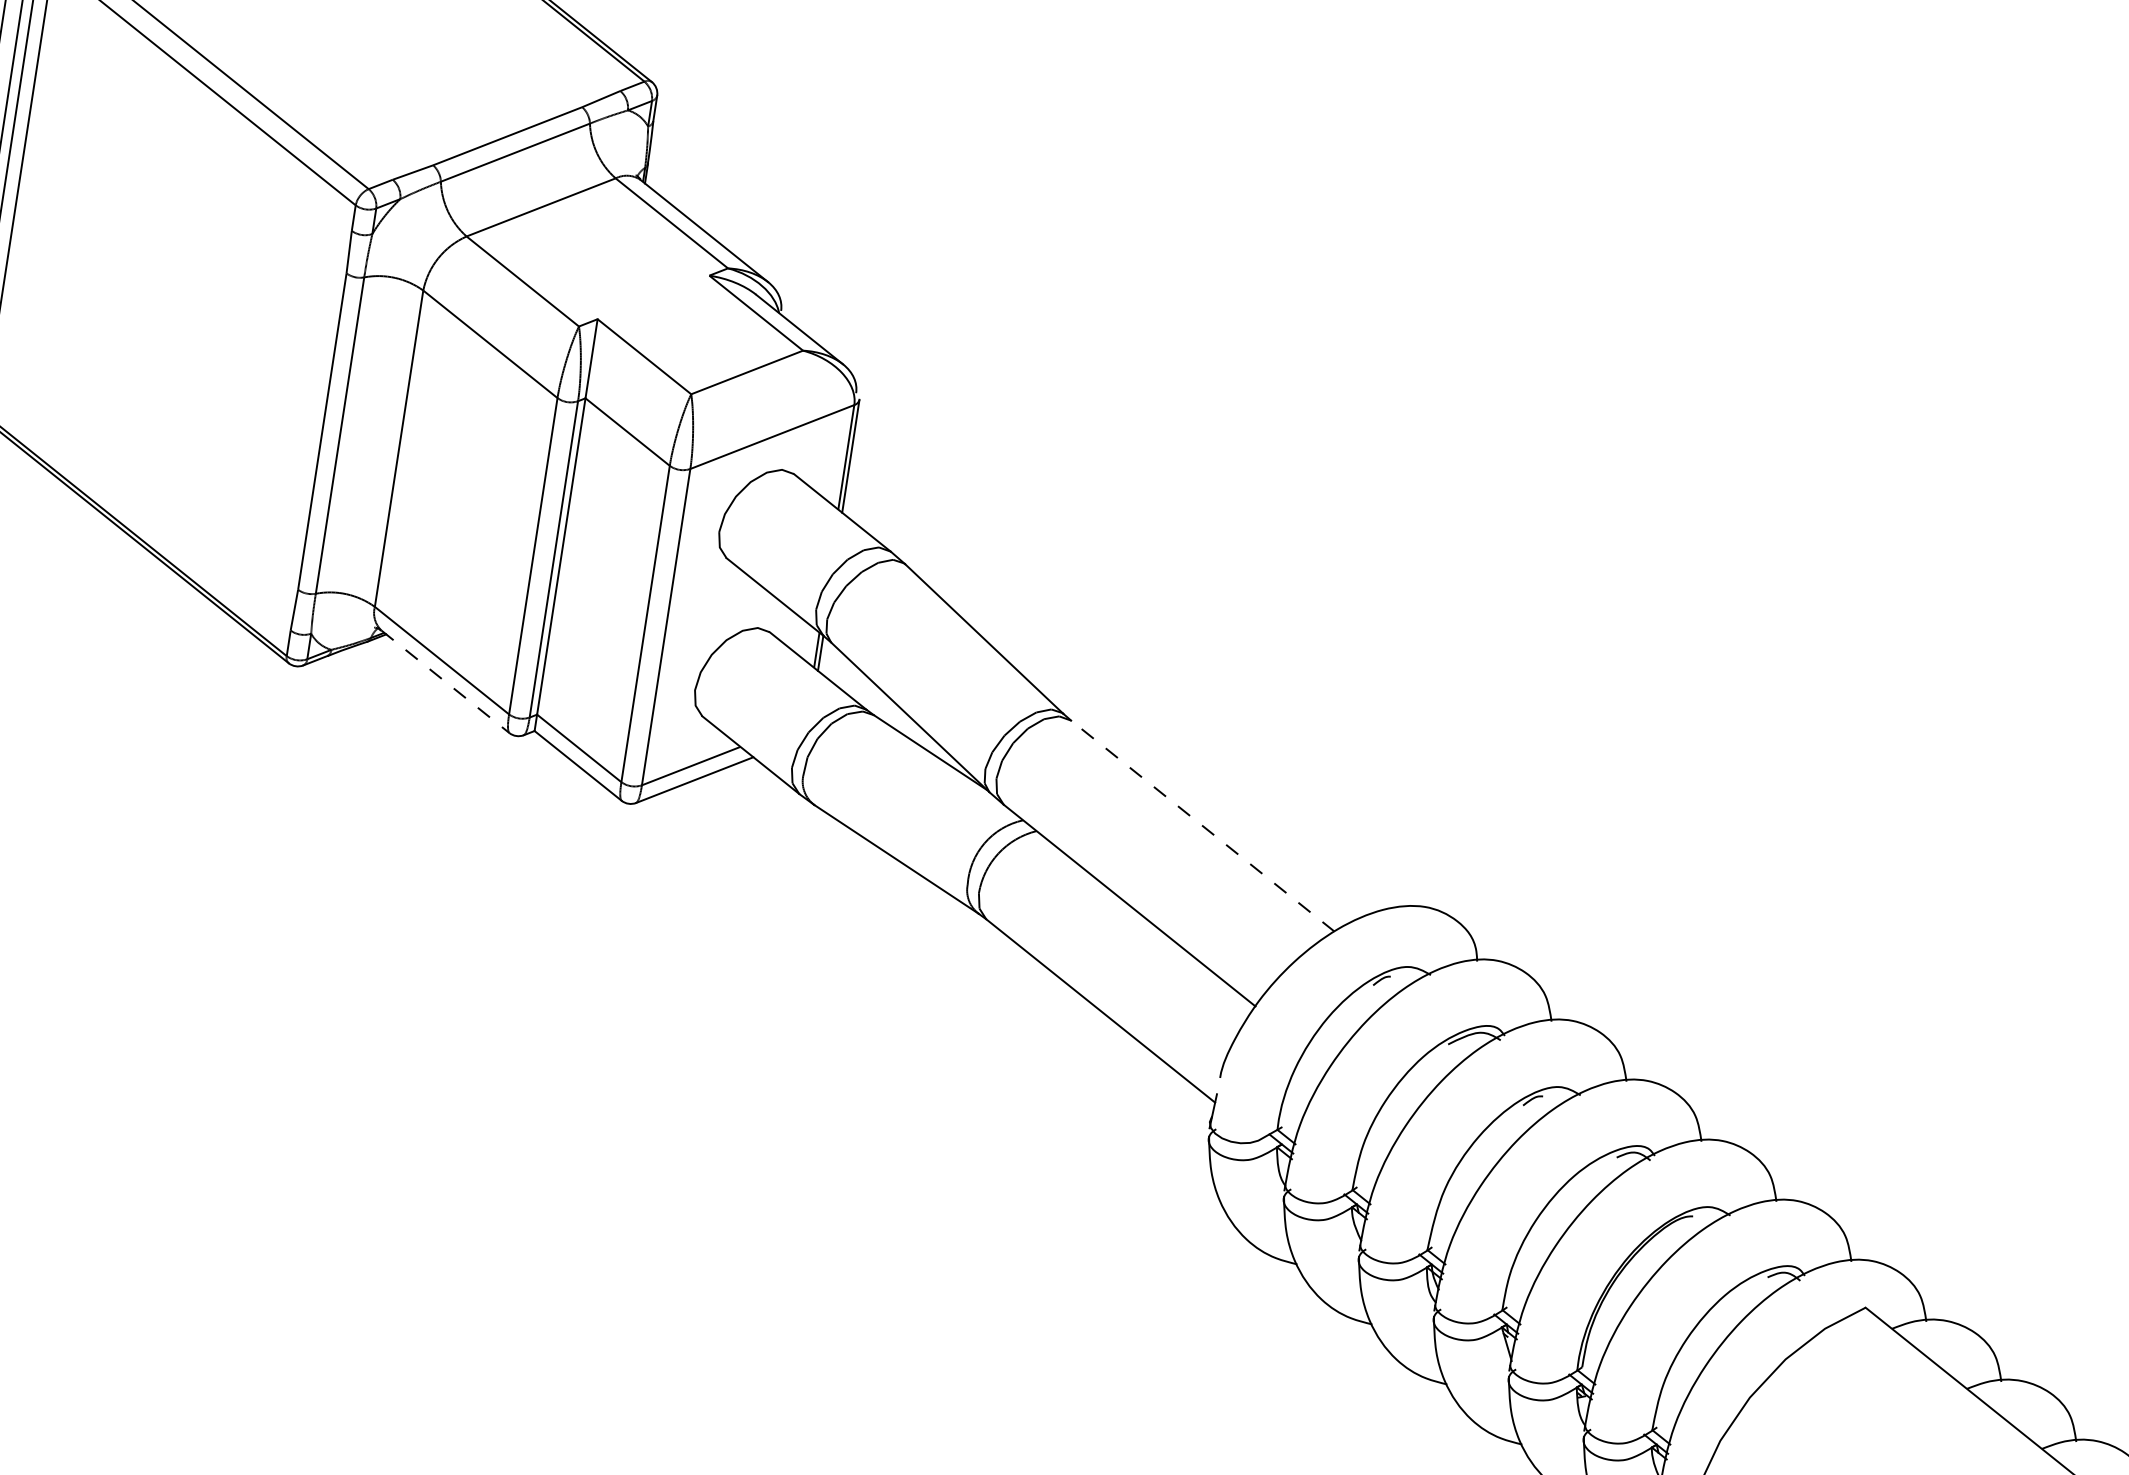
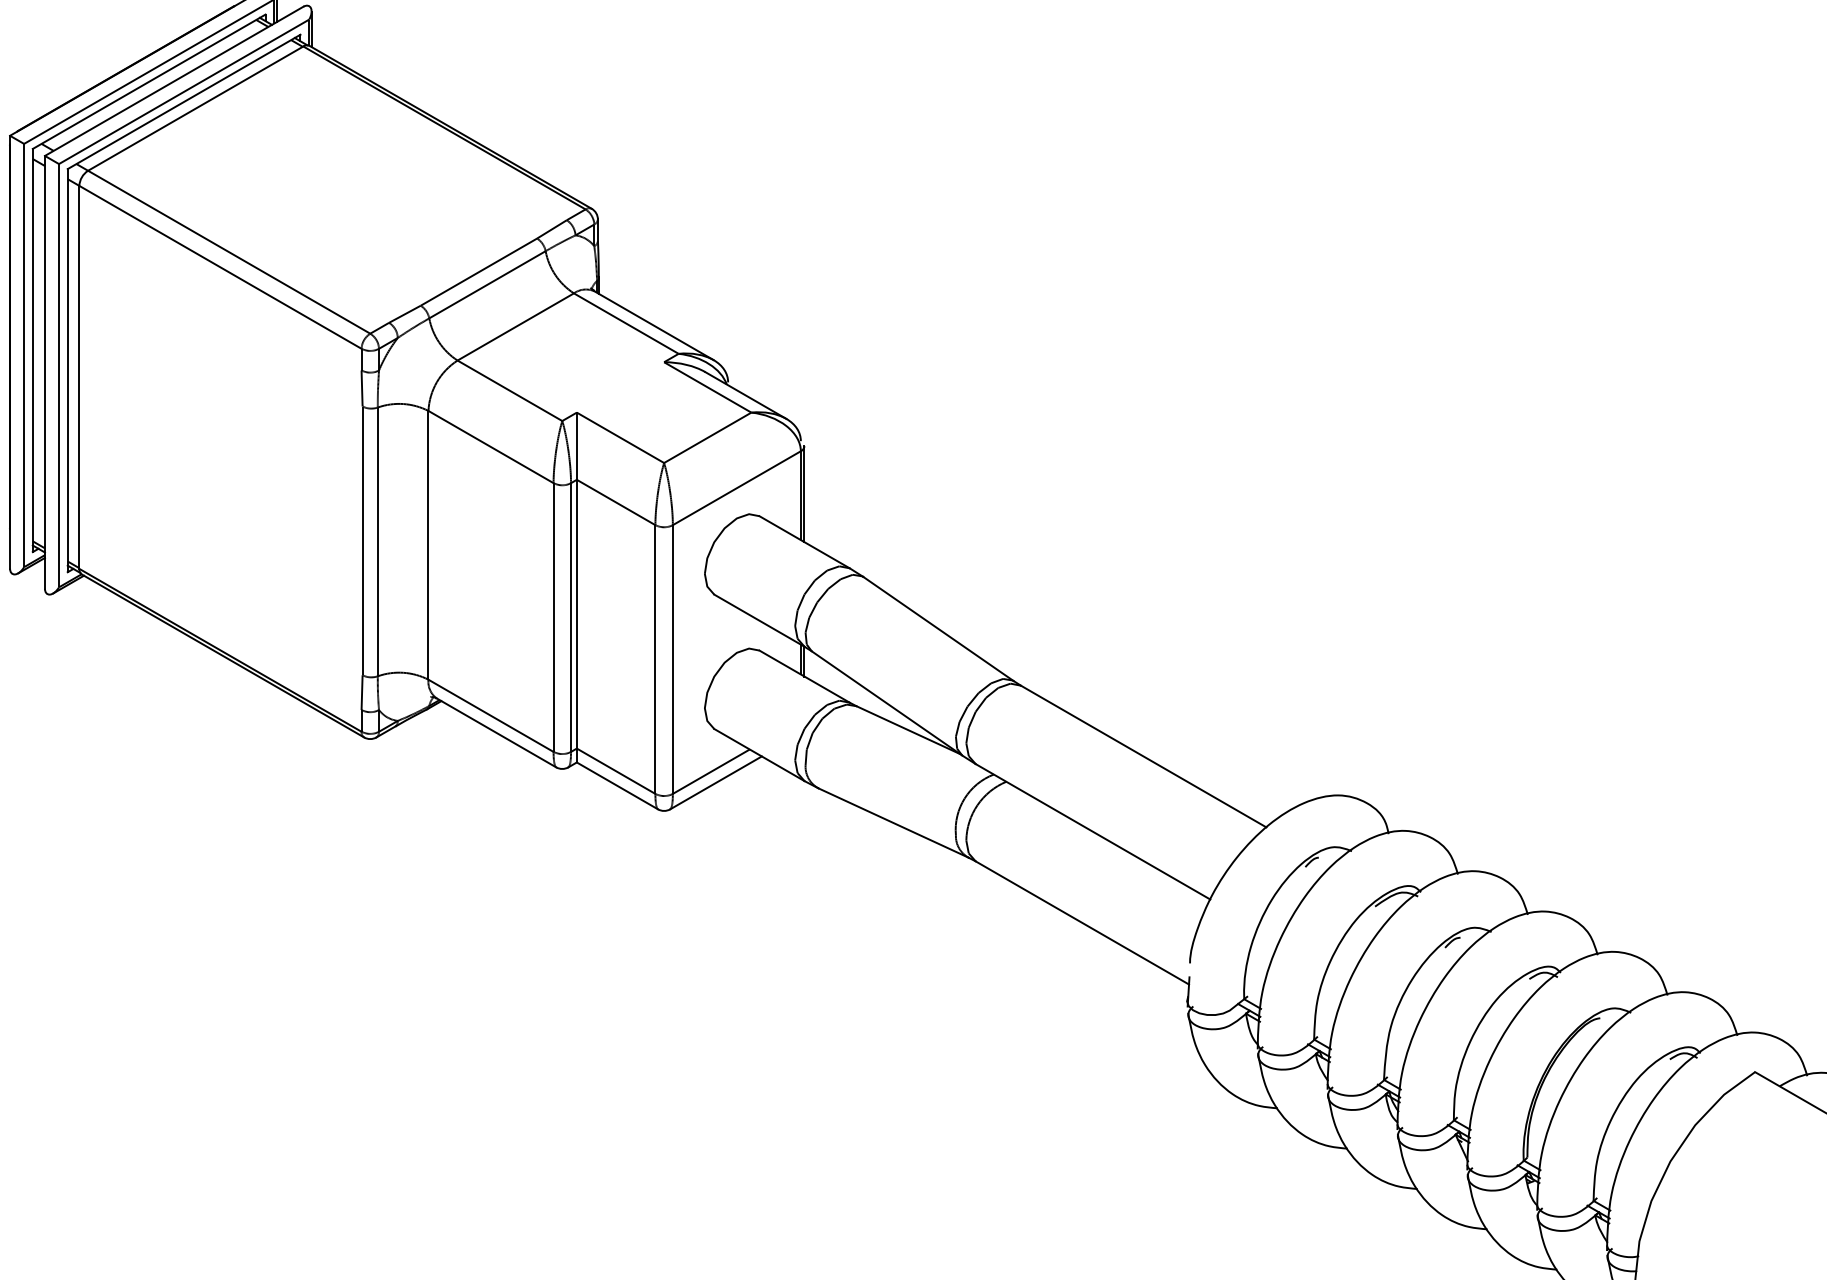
line: (445, 681) -> (496, 732), dashed -> solid
line: (1202, 826) -> (1143, 756), dashed -> solid

